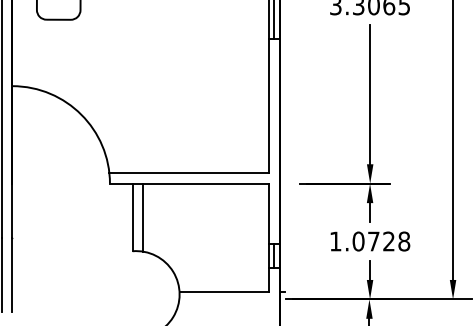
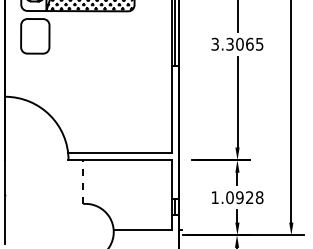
line: (132, 218) -> (83, 182), solid -> dashed
line: (143, 218) -> (90, 182), removed
text: (373, 241) -> (239, 197), 1.0728 -> 1.0928

